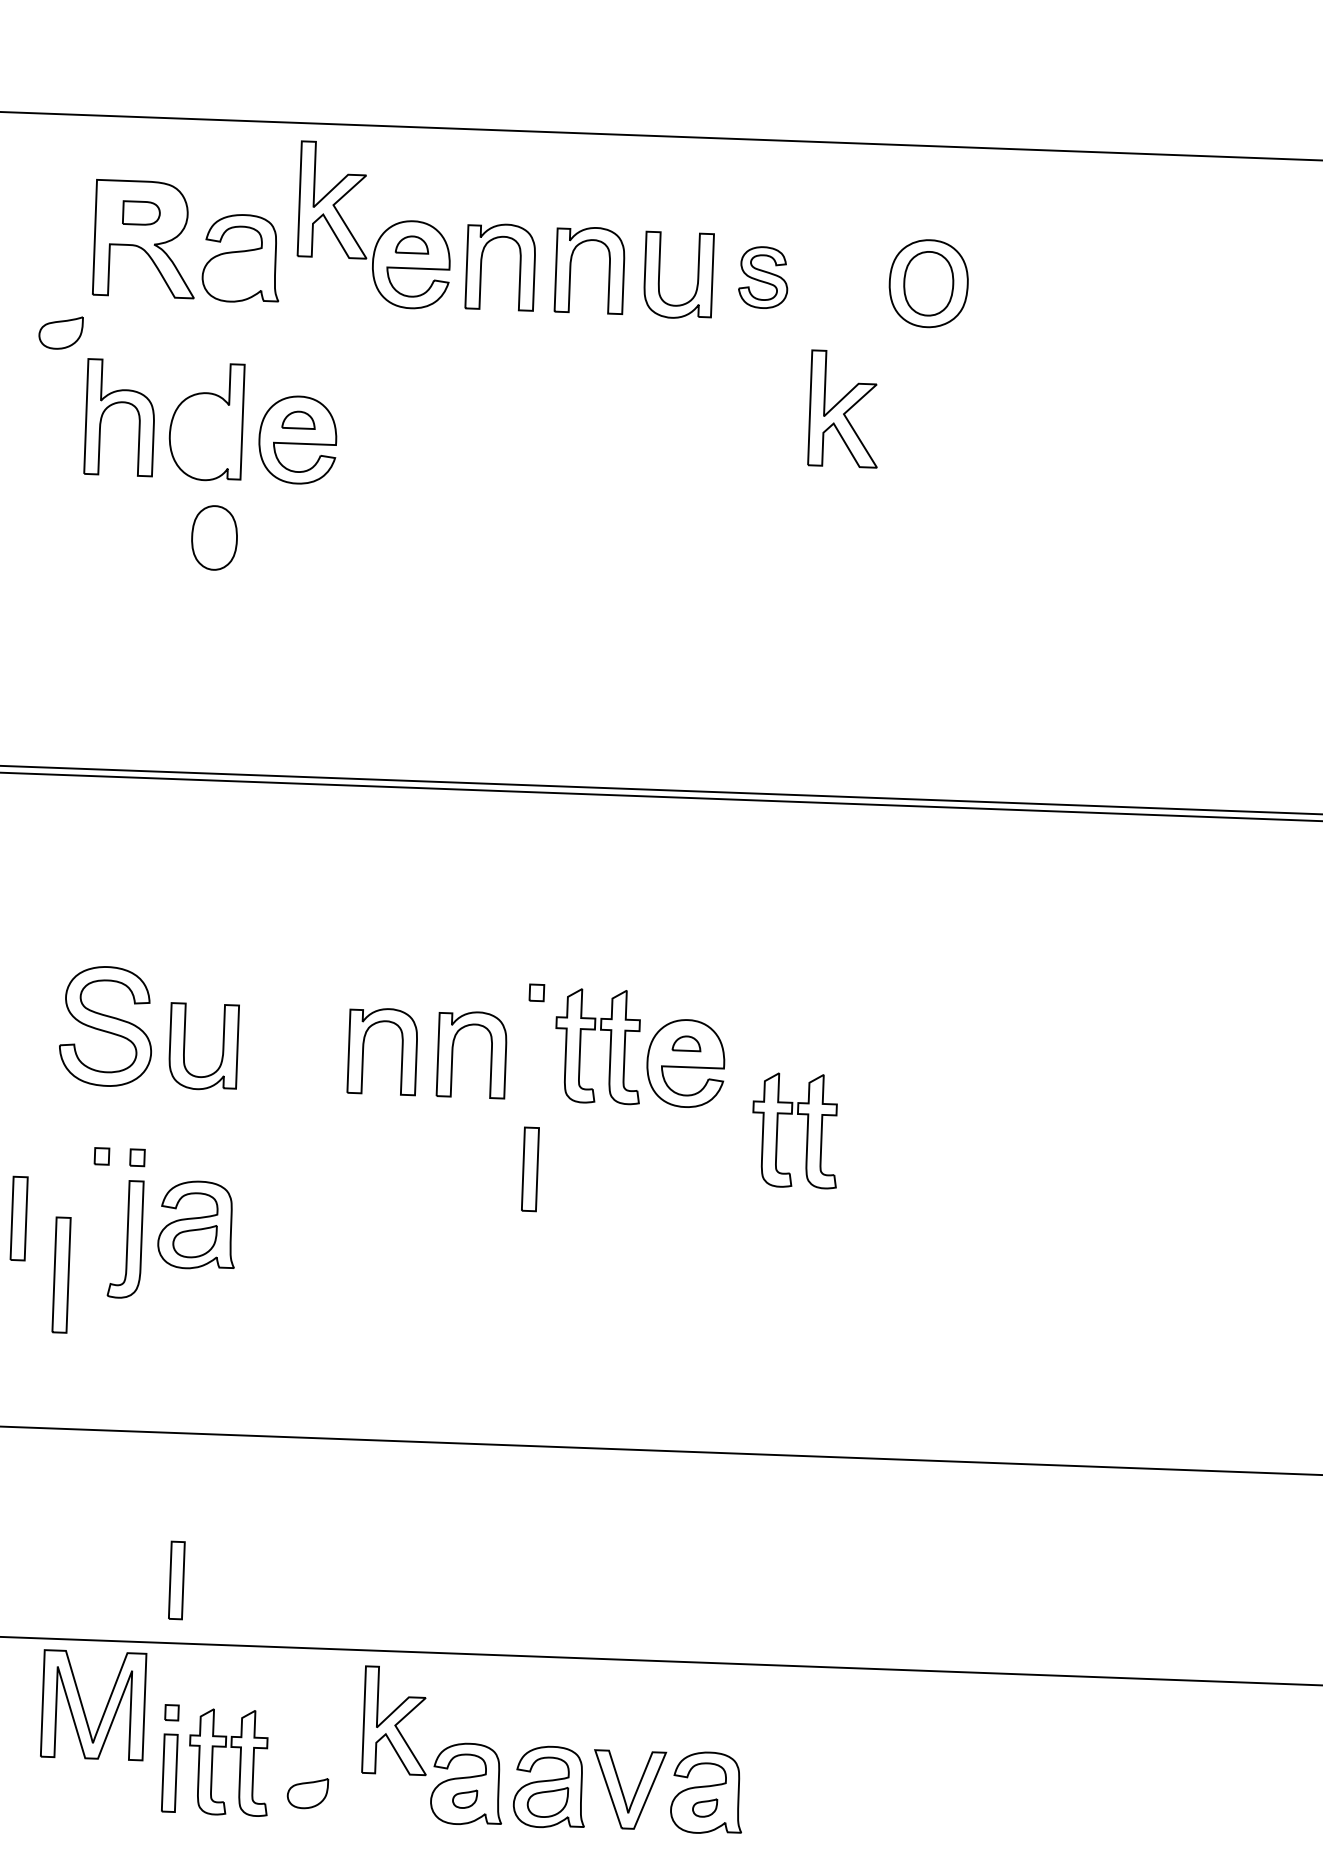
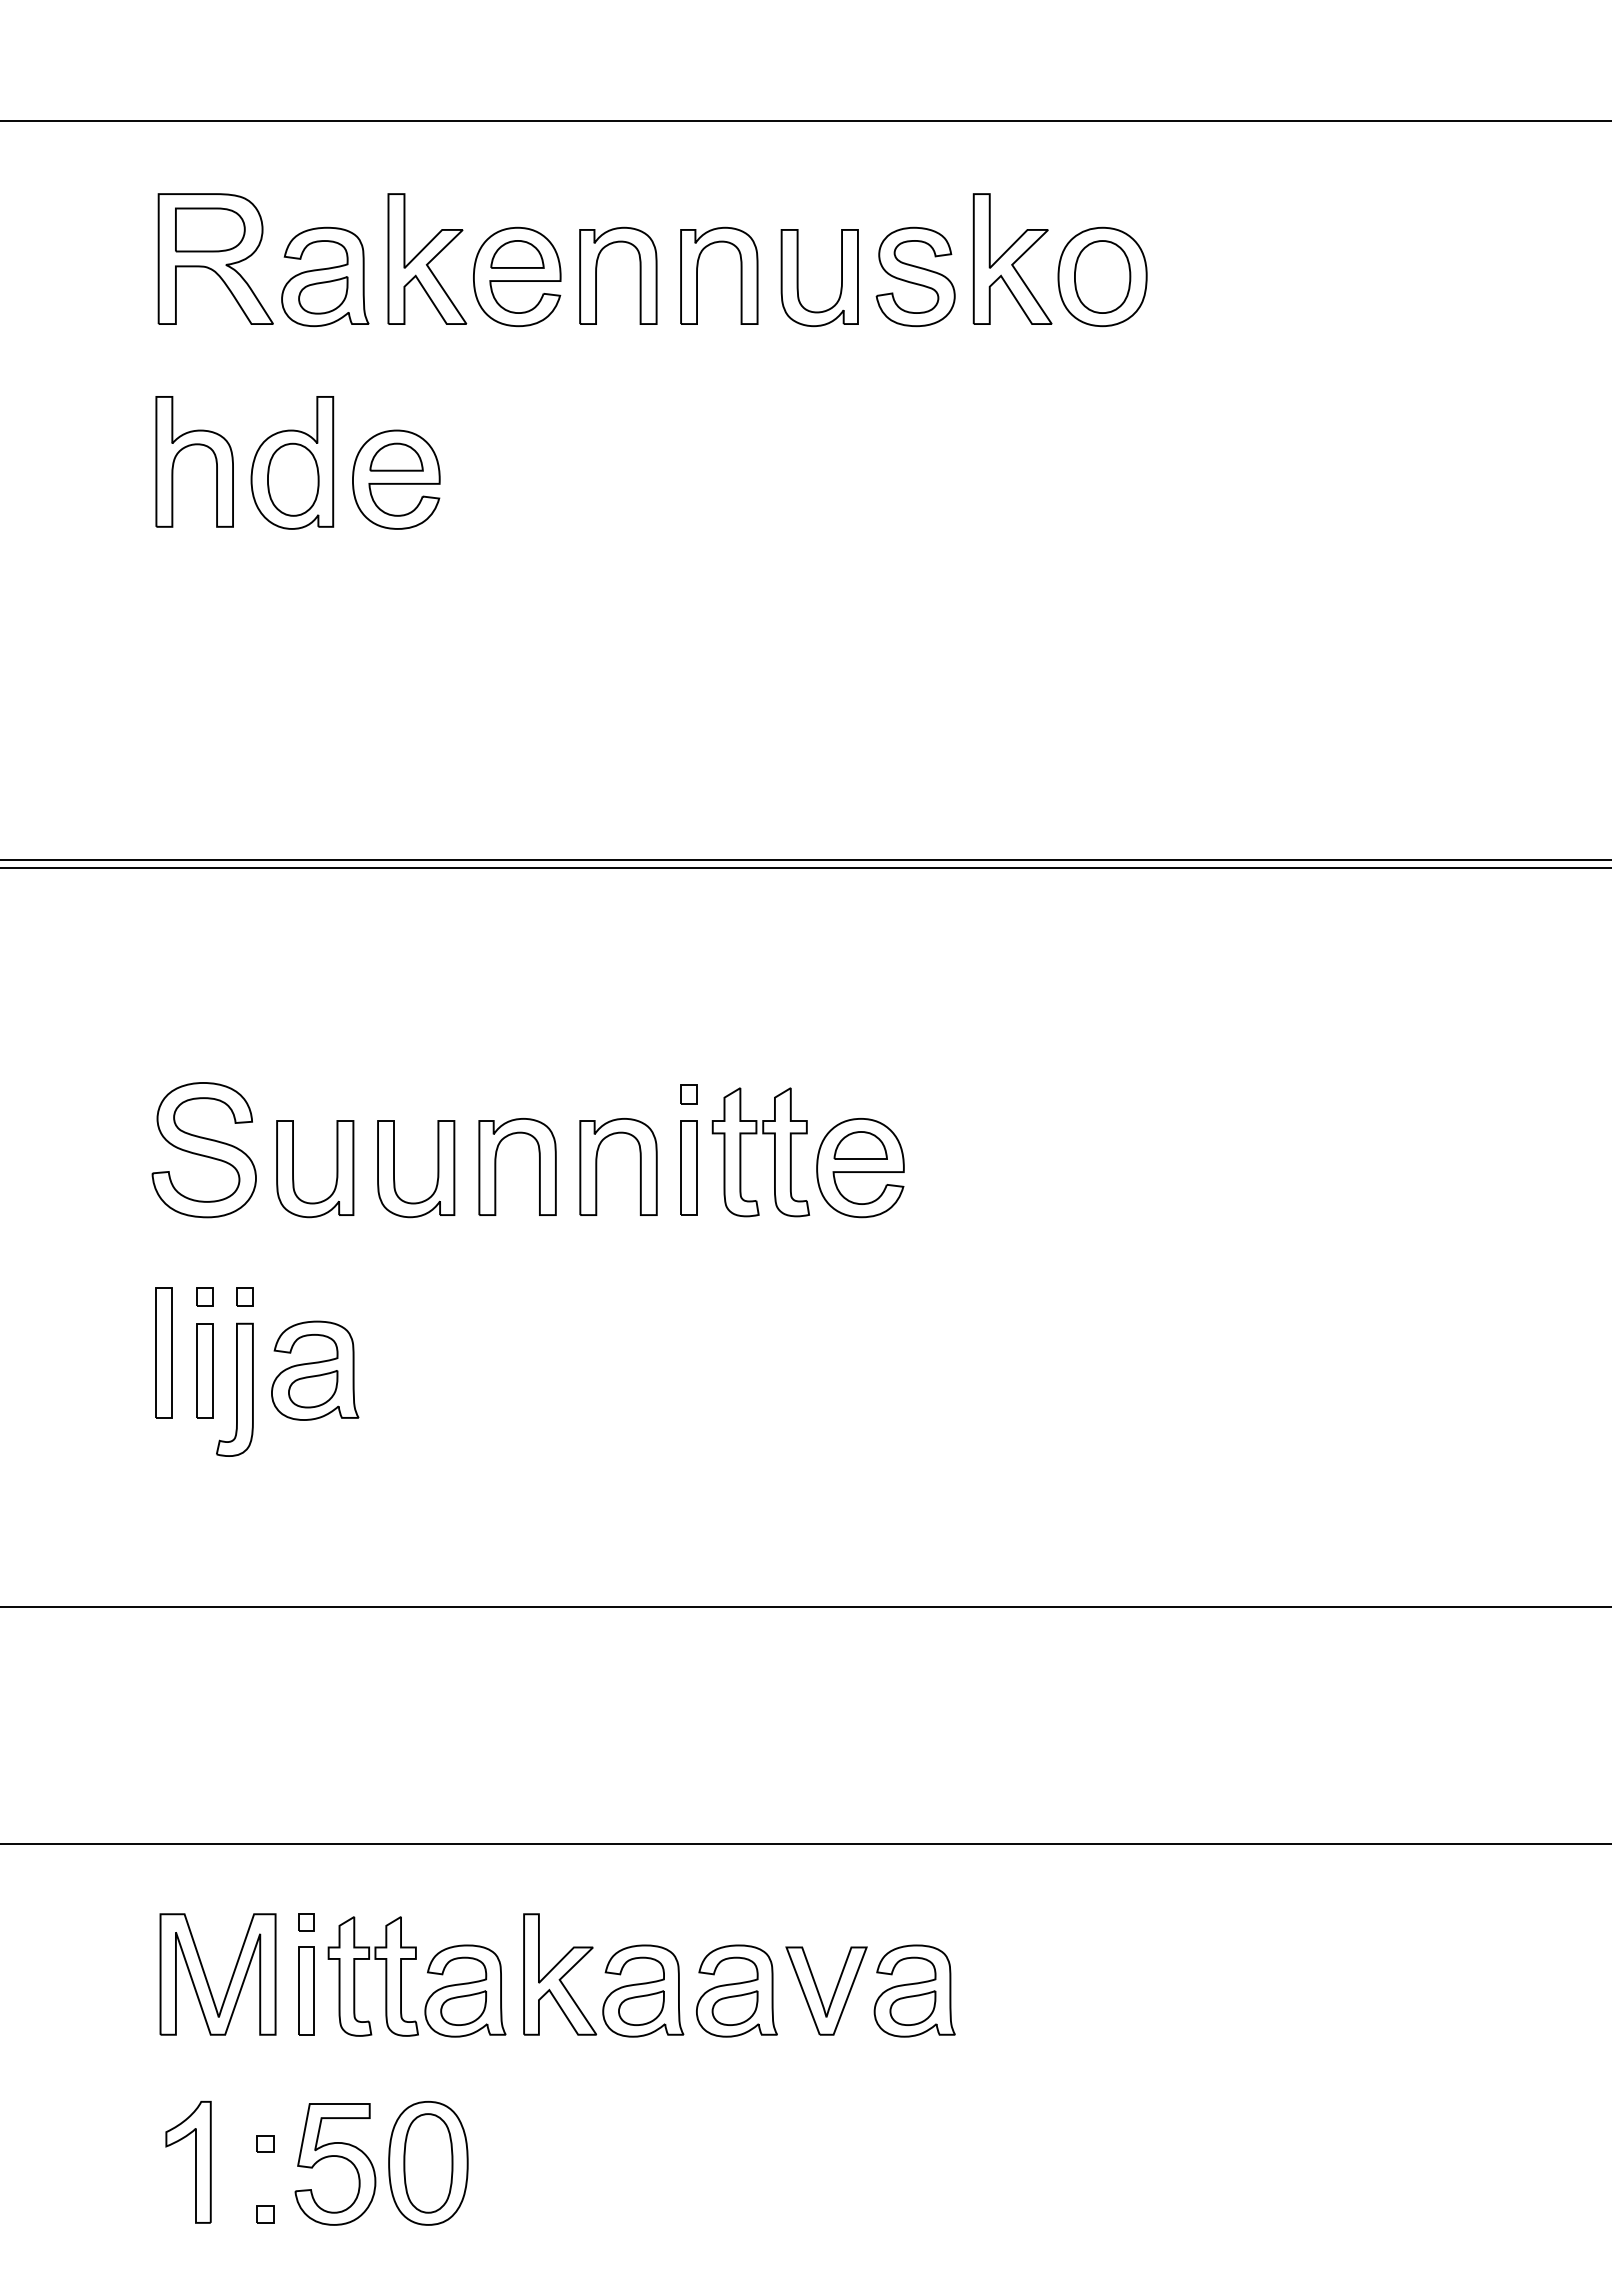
part: (334, 199) -> (427, 258), moved
part: (141, 212) -> (210, 229), size x1.67
part: (412, 244) -> (517, 254), size x1.43
part: (763, 277) -> (915, 276), size x1.43
part: (61, 332) -> (323, 295), moved
part: (844, 408) -> (1012, 258), moved
part: (298, 419) -> (396, 456), size x1.43
part: (214, 537) -> (293, 479), moved
part: (686, 1043) -> (860, 1145), size x1.67
part: (311, 1051) -> (437, 1169), added
part: (807, 1131) -> (1000, 1239), removed
part: (529, 1168) -> (688, 1167), moved
part: (18, 1218) -> (204, 1370), moved
part: (61, 1274) -> (163, 1352), moved
part: (176, 1579) -> (306, 1772), removed
part: (83, 1706) -> (206, 1976), moved
part: (396, 1720) -> (560, 1974), moved
part: (310, 1777) -> (465, 1990), added
part: (465, 1798) -> (641, 2007), size x1.67
part: (704, 1807) -> (912, 2007), size x1.67

